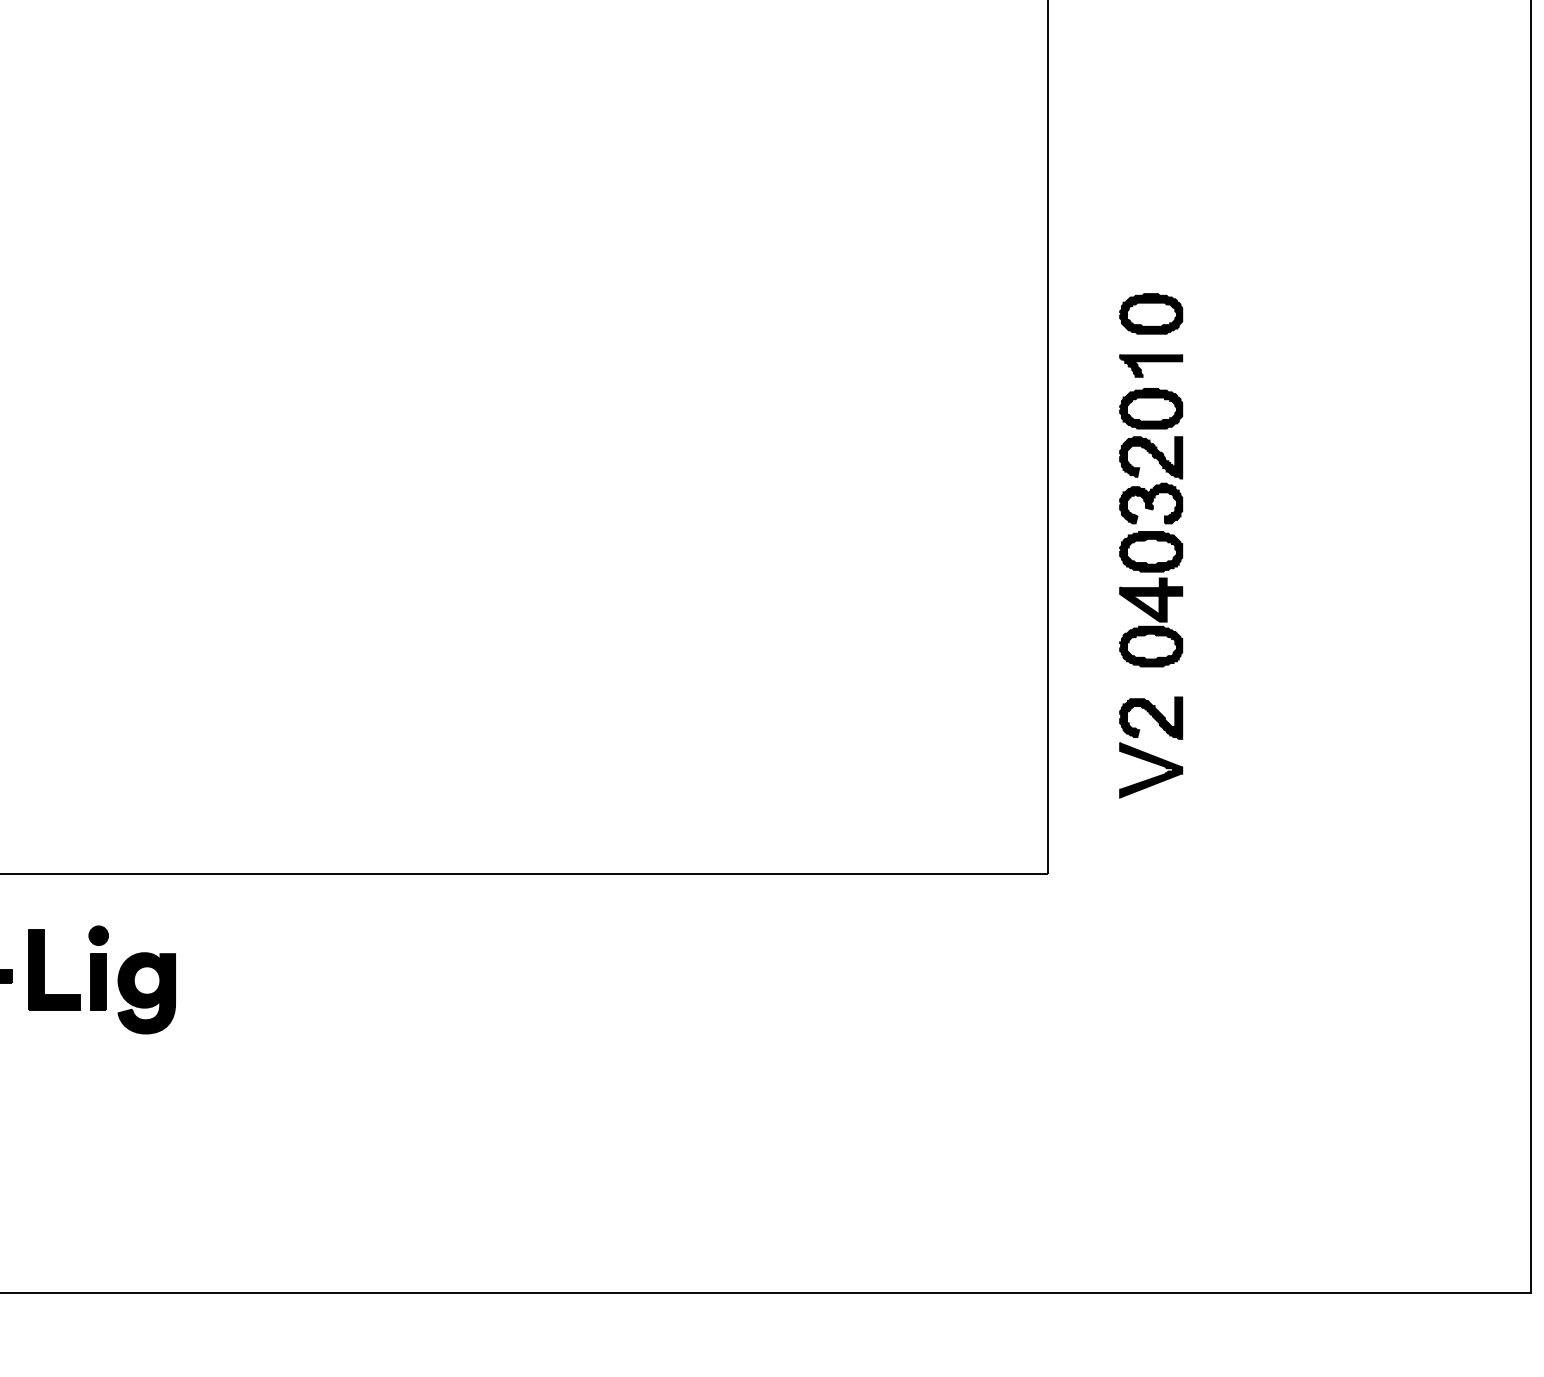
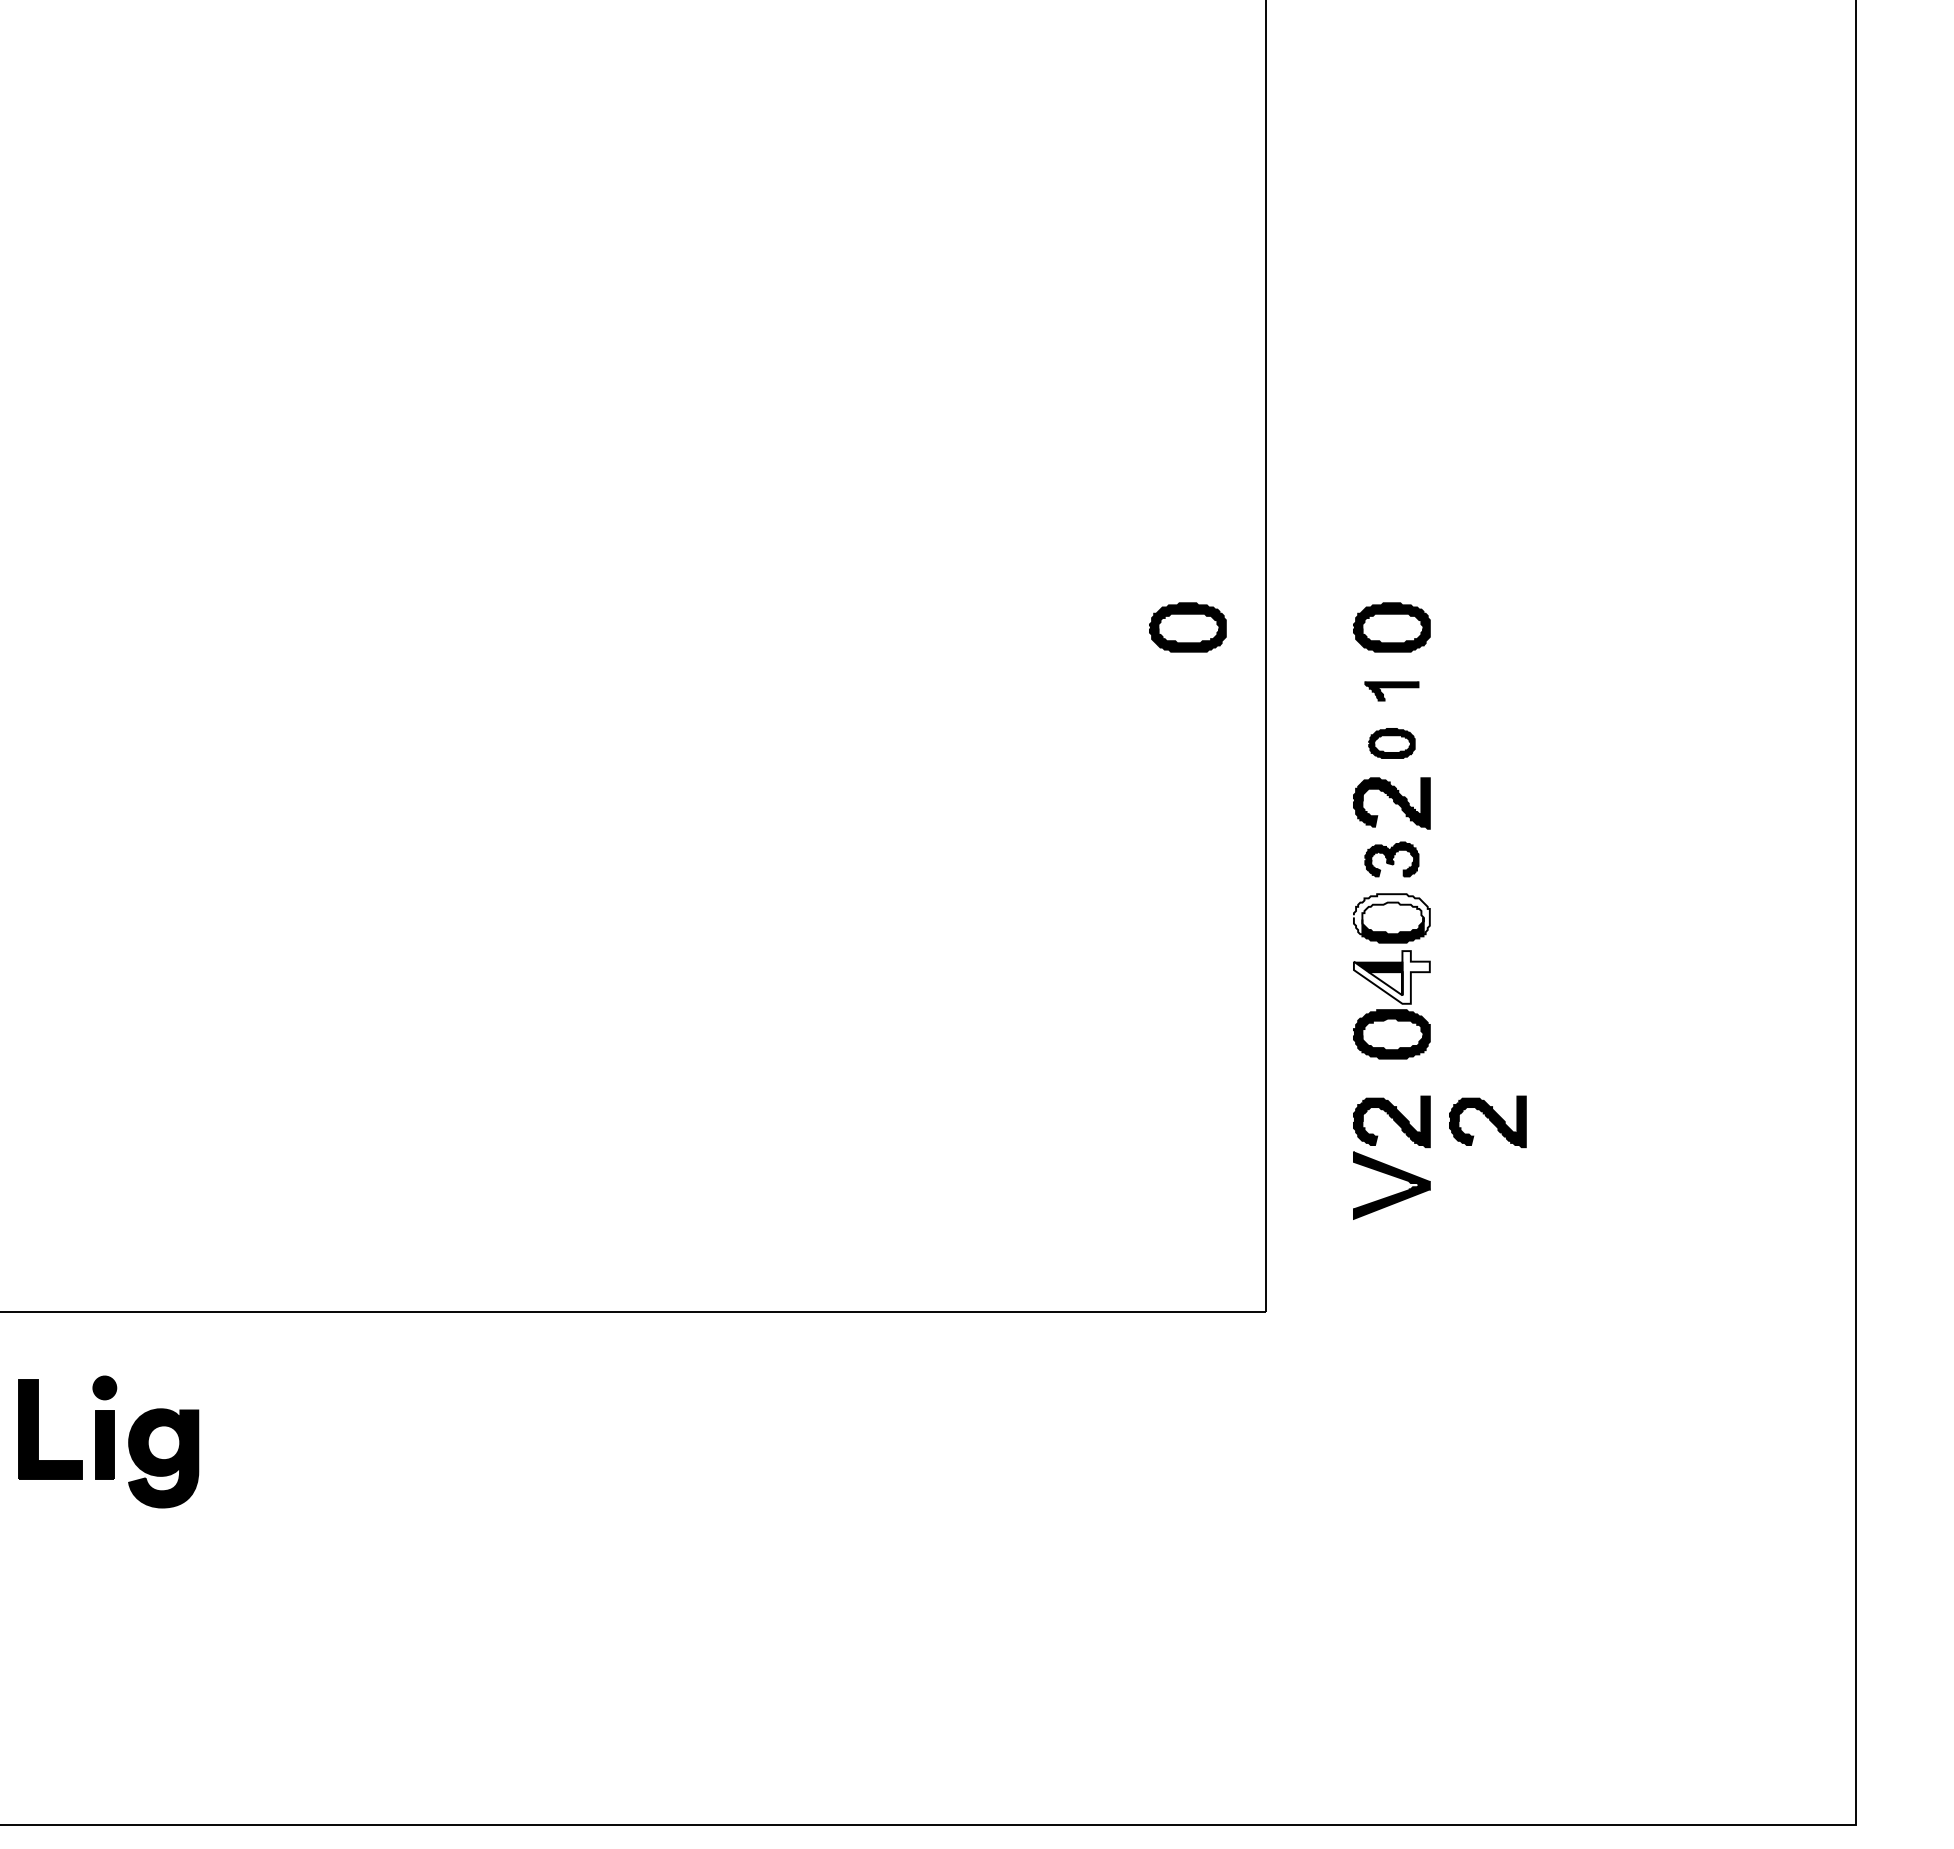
part: (984, 313) -> (1187, 627), added
part: (1150, 366) -> (1391, 691), size x0.7
part: (1150, 408) -> (1391, 743), size x0.6
part: (1150, 503) -> (1391, 859), size x0.7
fill: (1150, 548) -> (1391, 914), removed
fill: (1150, 600) -> (1391, 977), removed
part: (1229, 717) -> (1487, 1121), added

